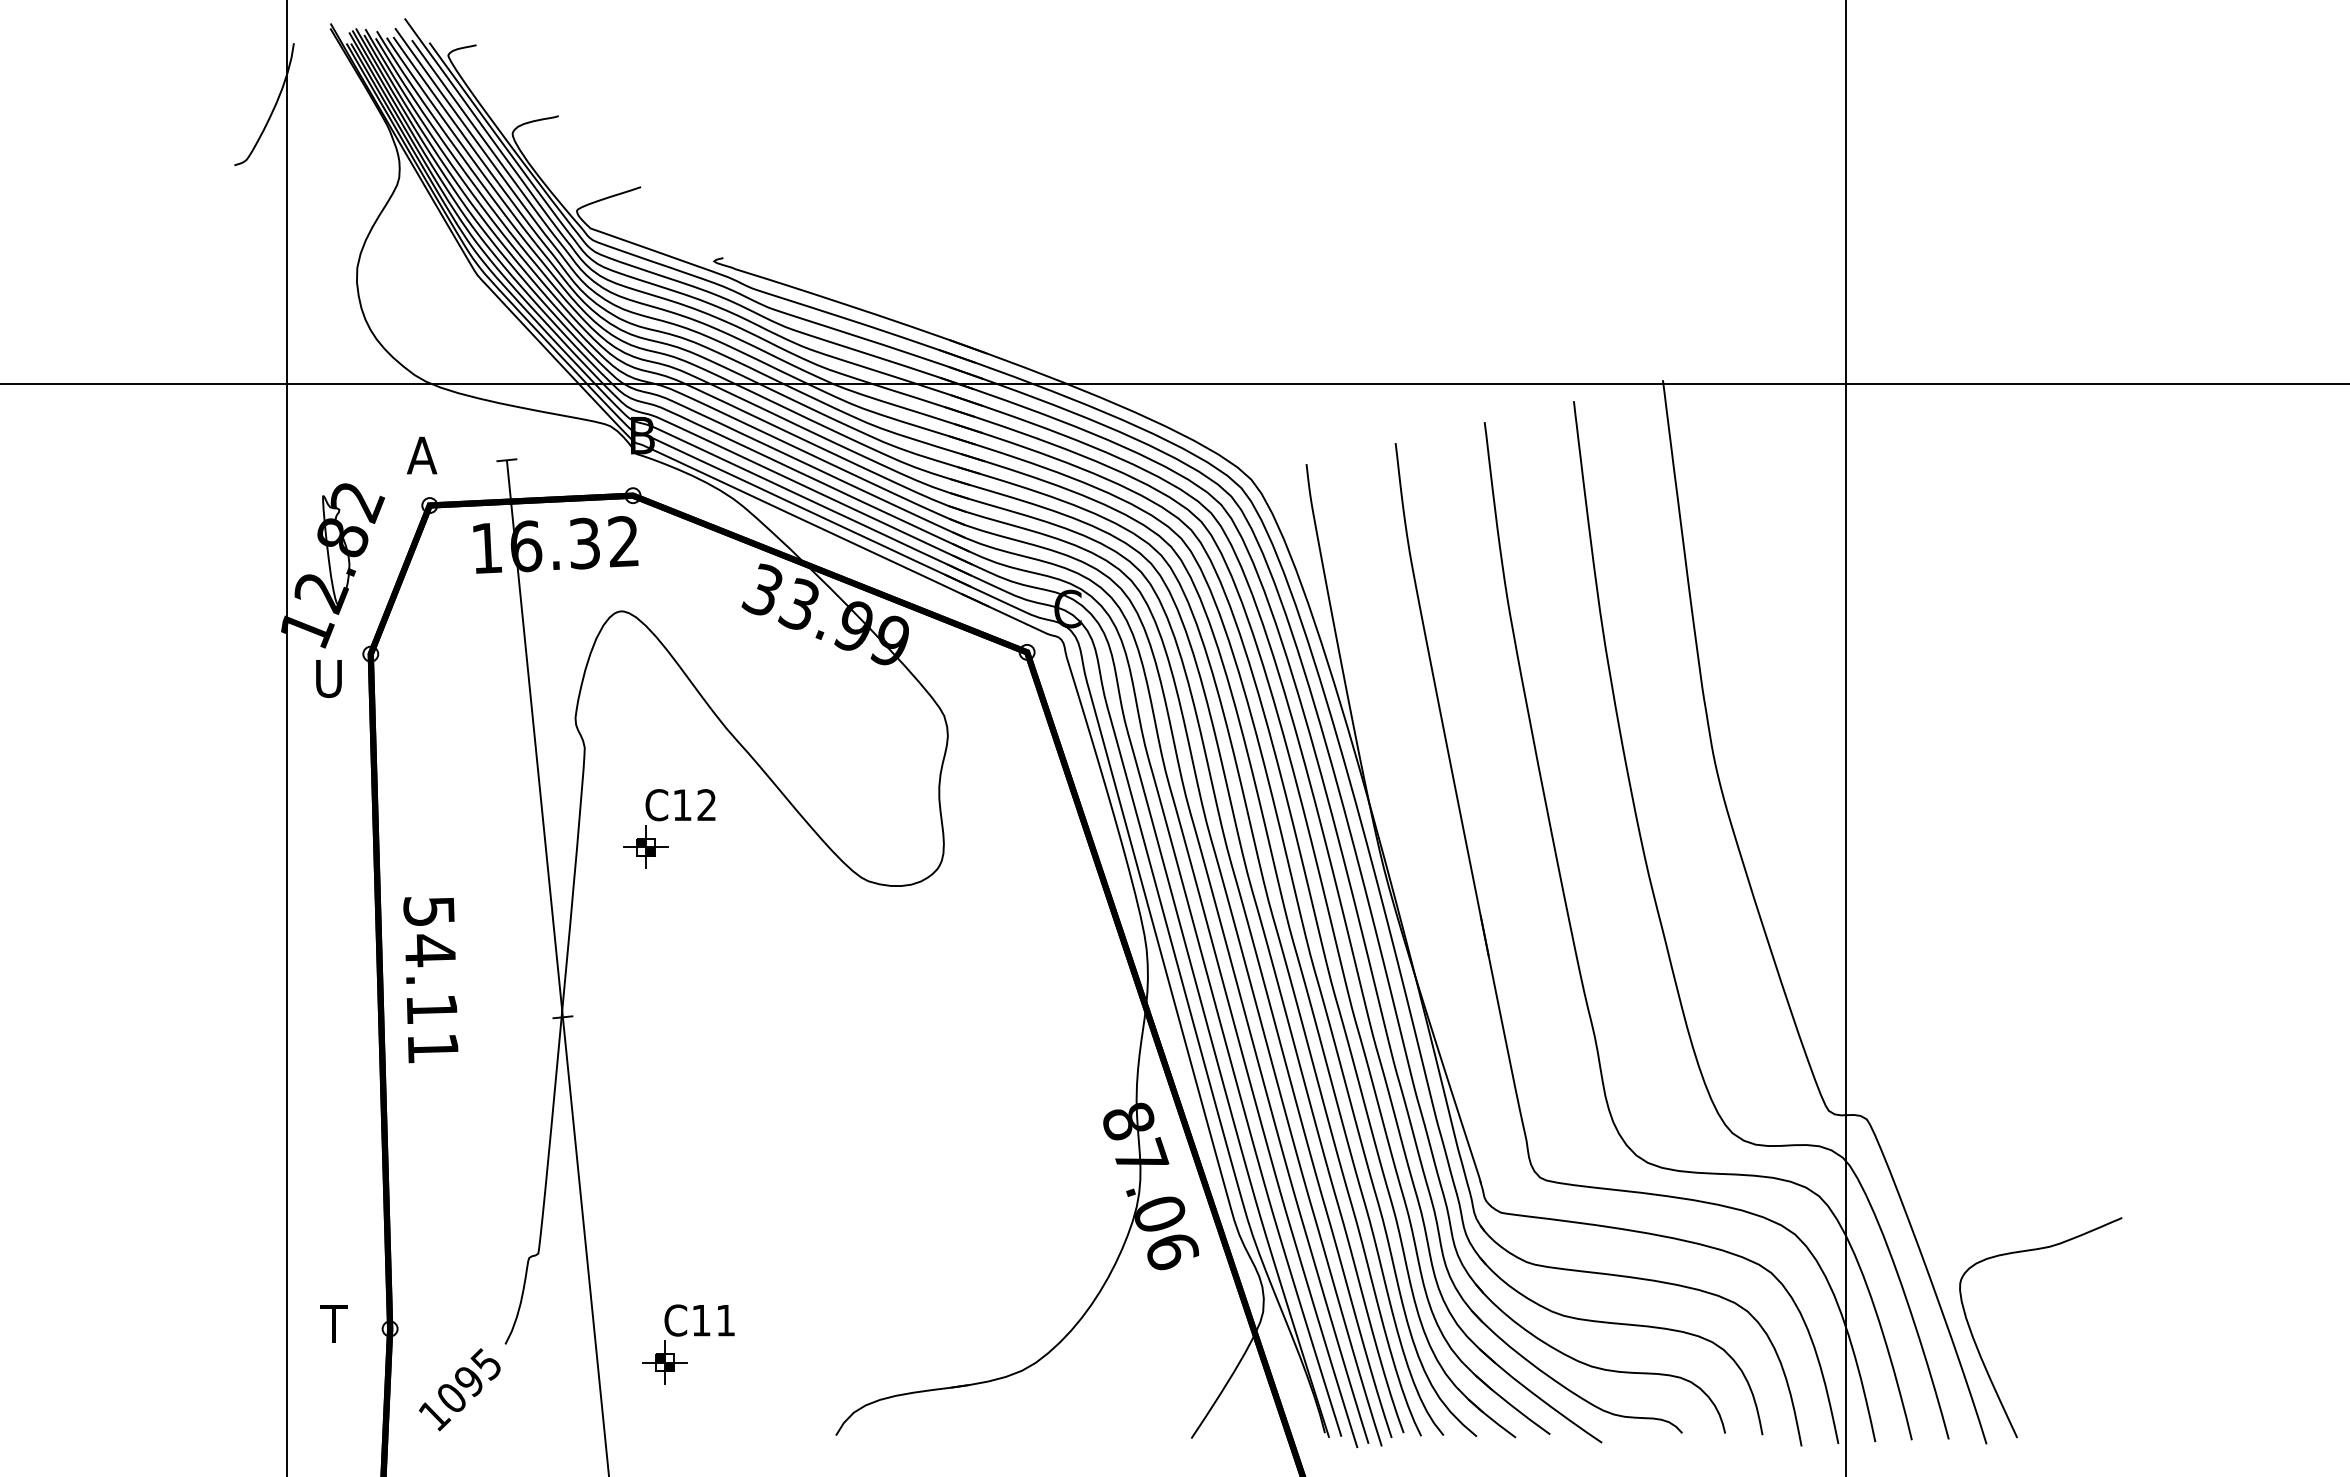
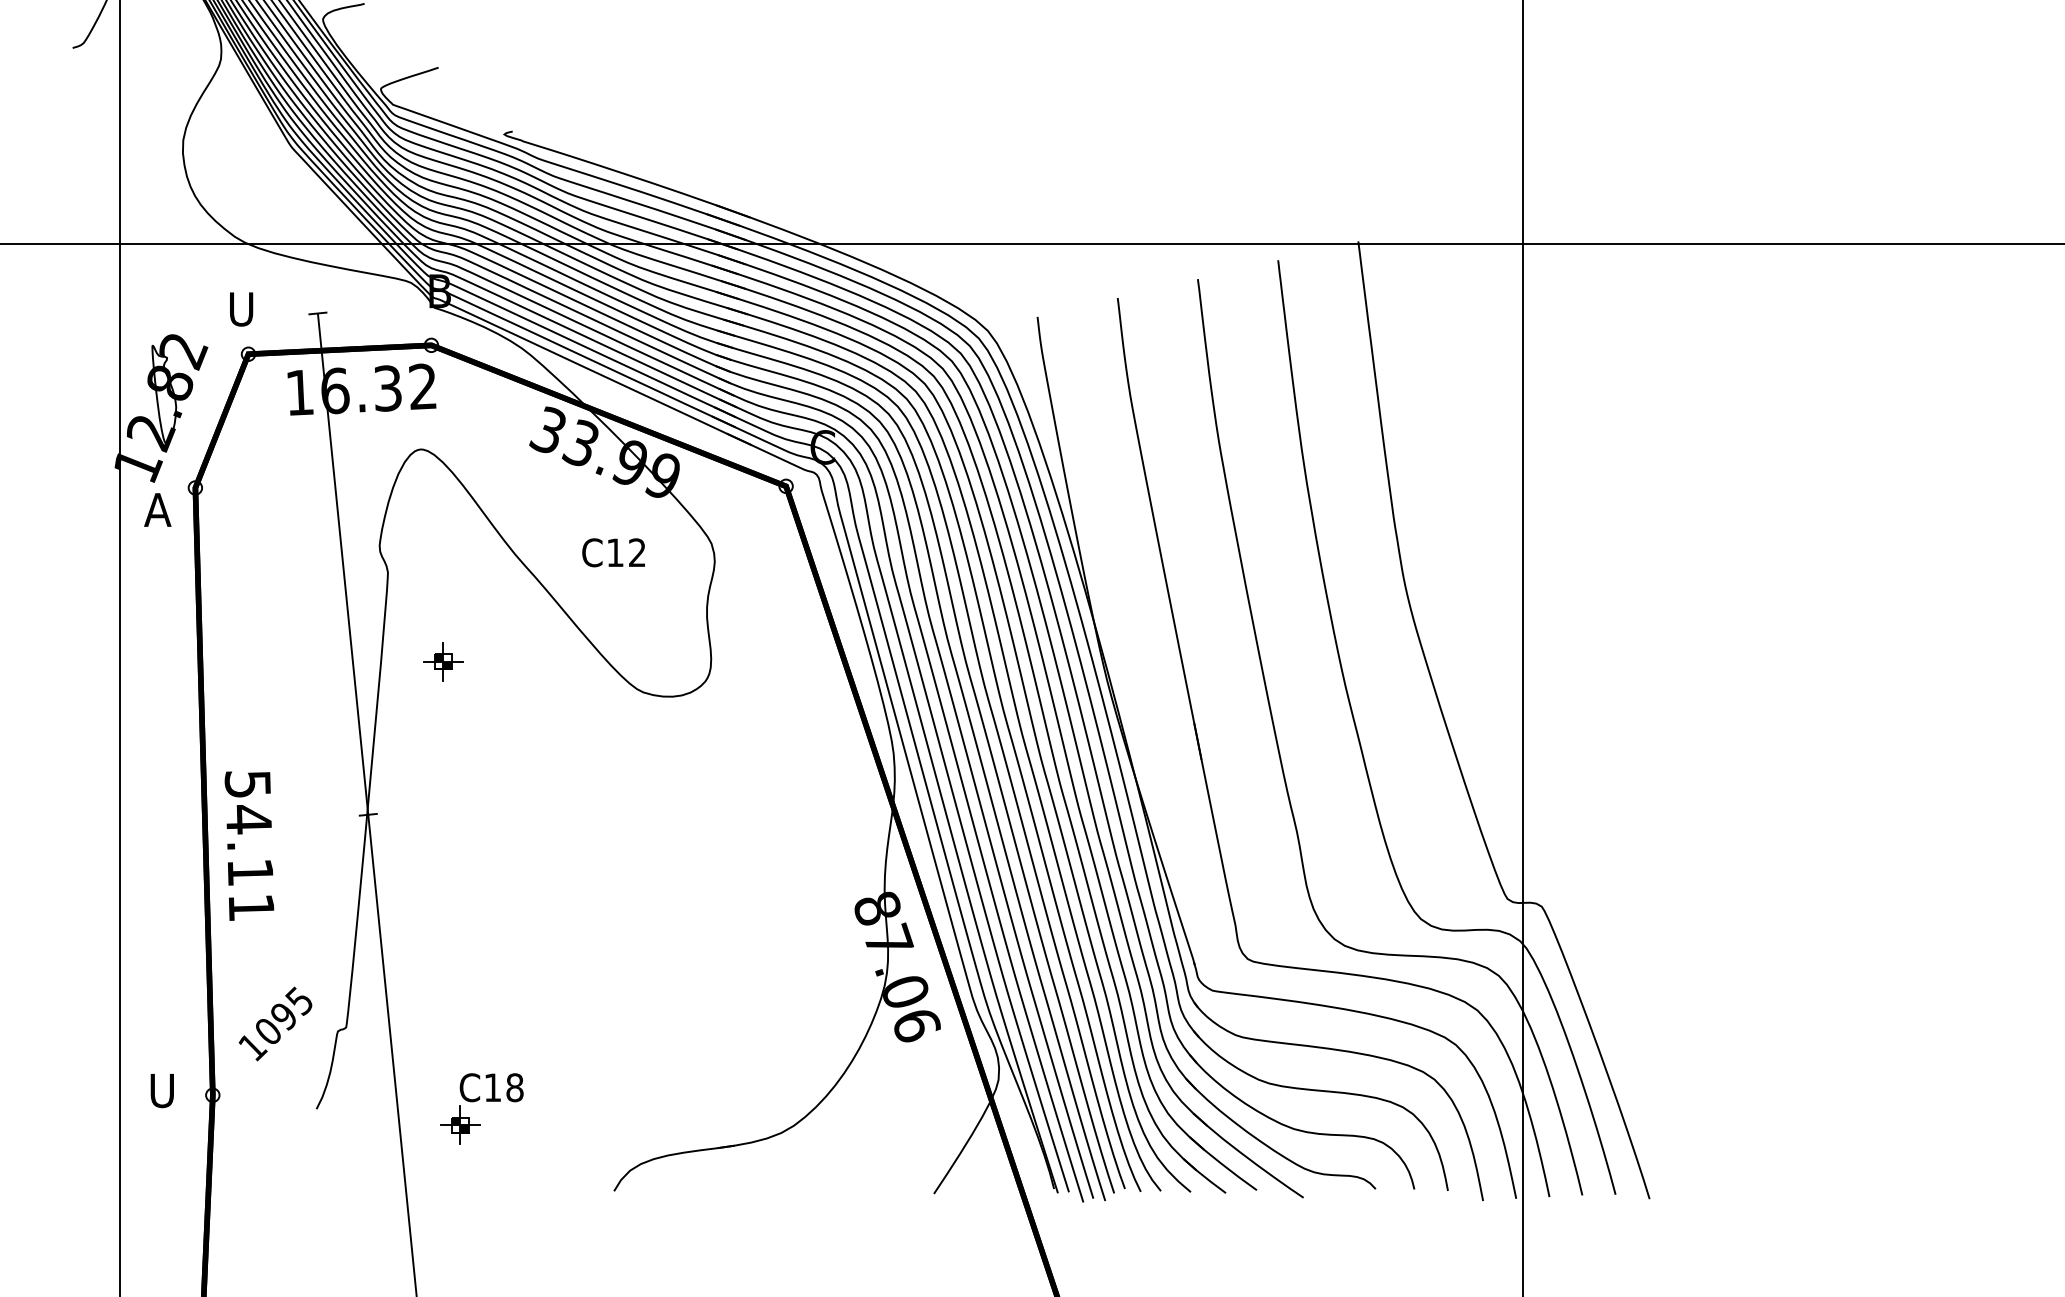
text: (421, 455) -> (241, 309), A -> U
text: (328, 678) -> (157, 509), U -> A
text: (680, 805) -> (613, 553), moved
text: (430, 980) -> (249, 846), moved
text: (725, 1320) -> (514, 1087), C11 -> C18
text: (333, 1324) -> (161, 1091), T -> U
curve: (1979, 1350) -> (1643, 1114), removed
text: (459, 1389) -> (275, 1023), moved

